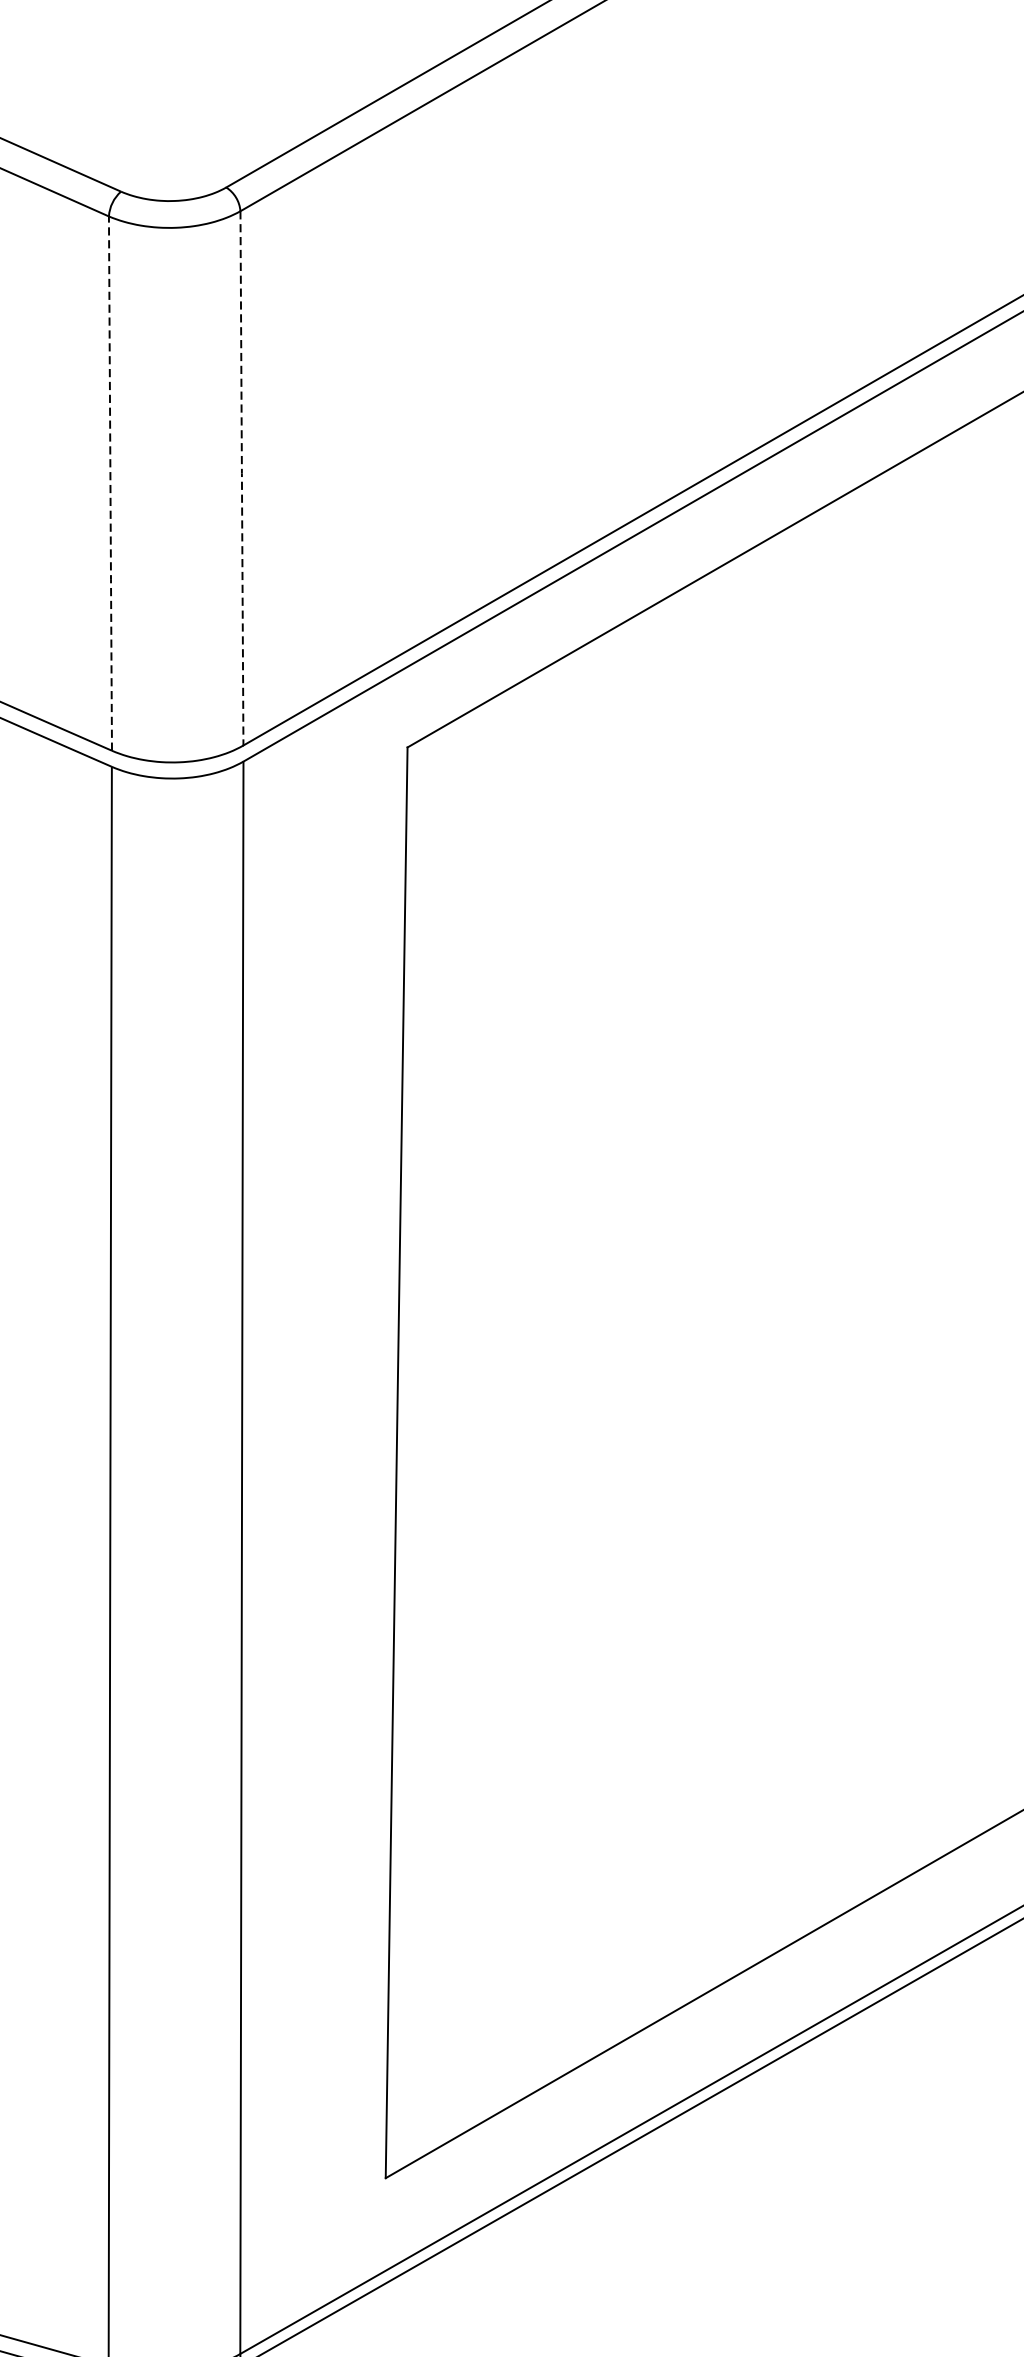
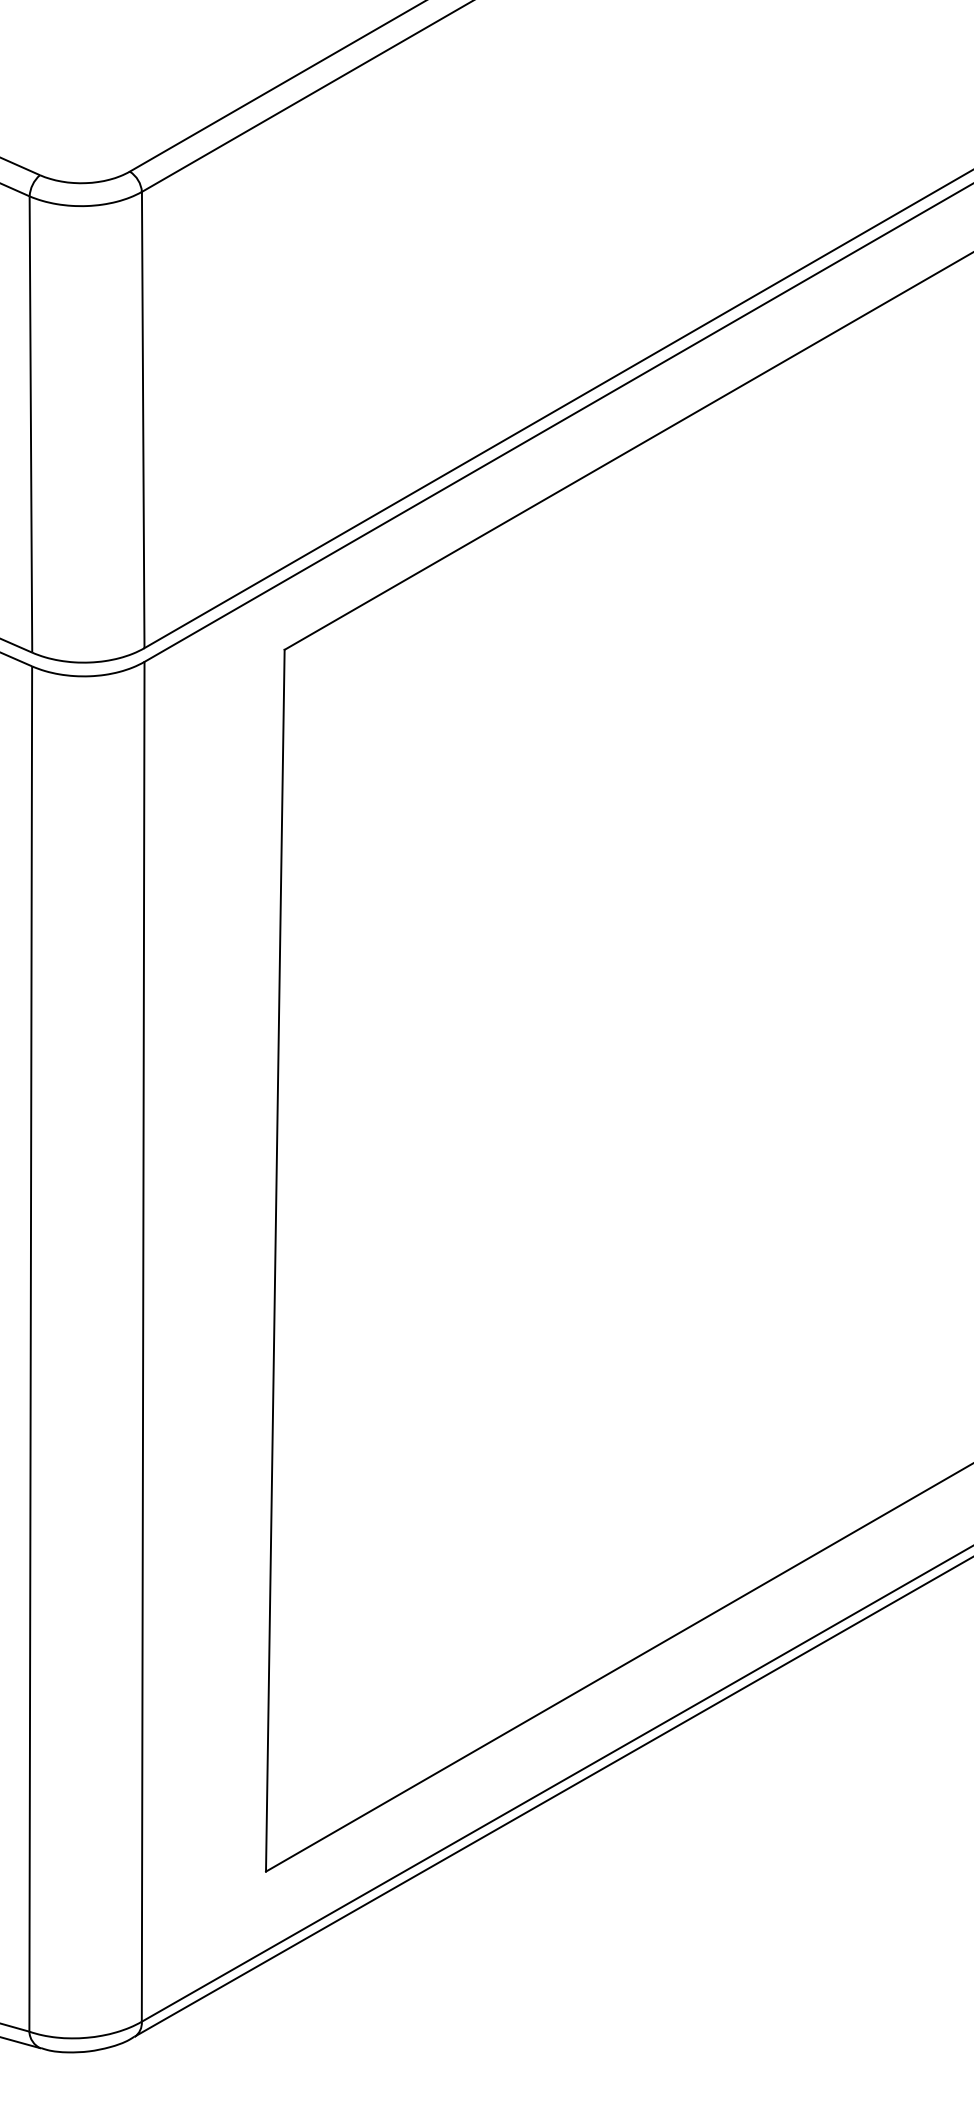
line: (242, 477) -> (143, 419), dashed -> solid
line: (109, 484) -> (30, 425), dashed -> solid

